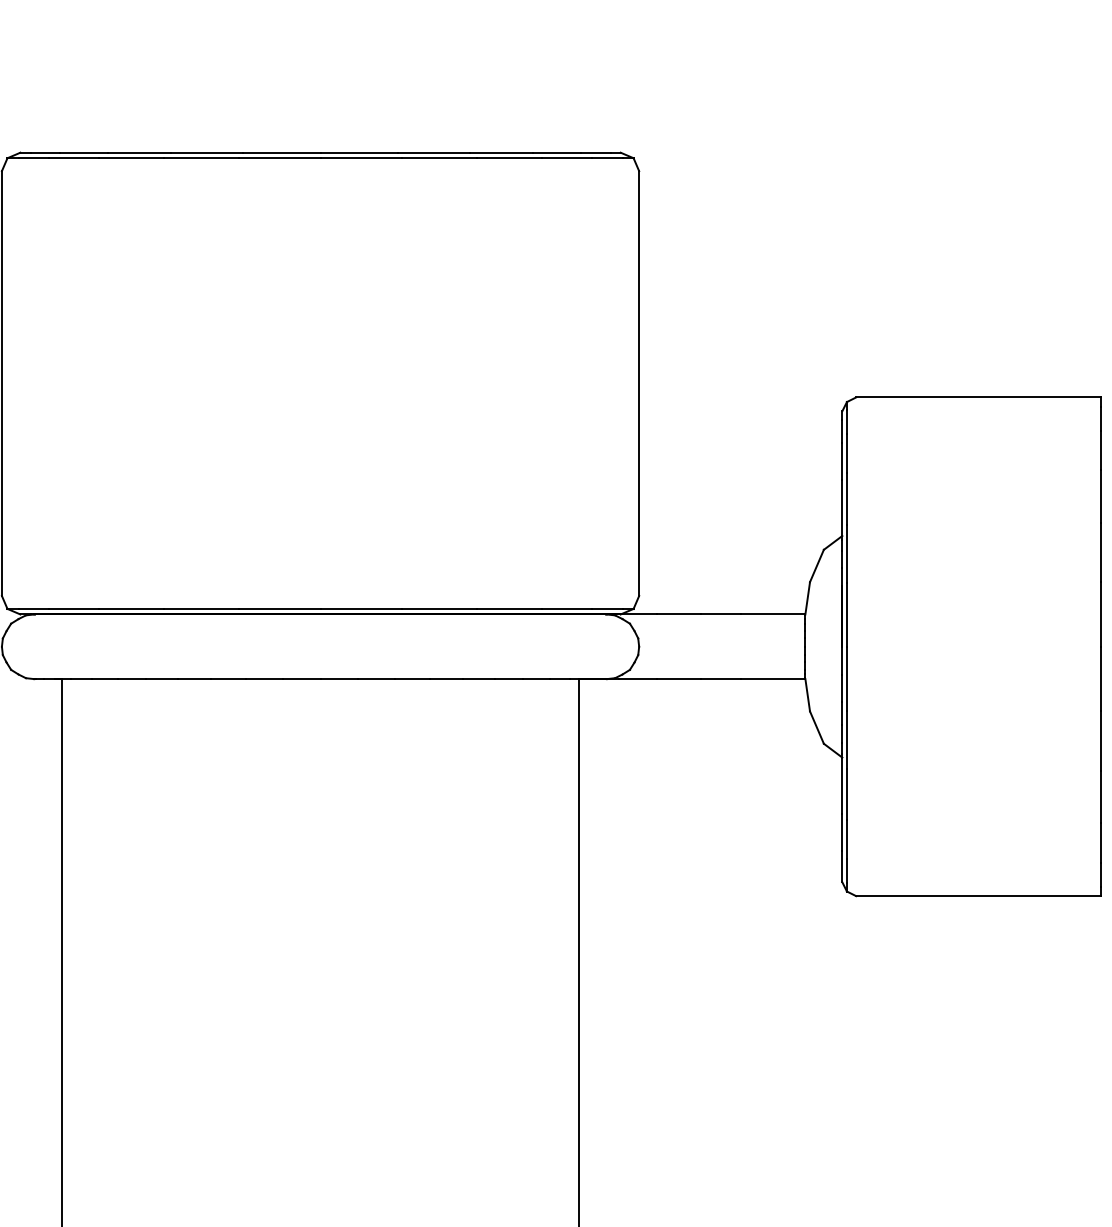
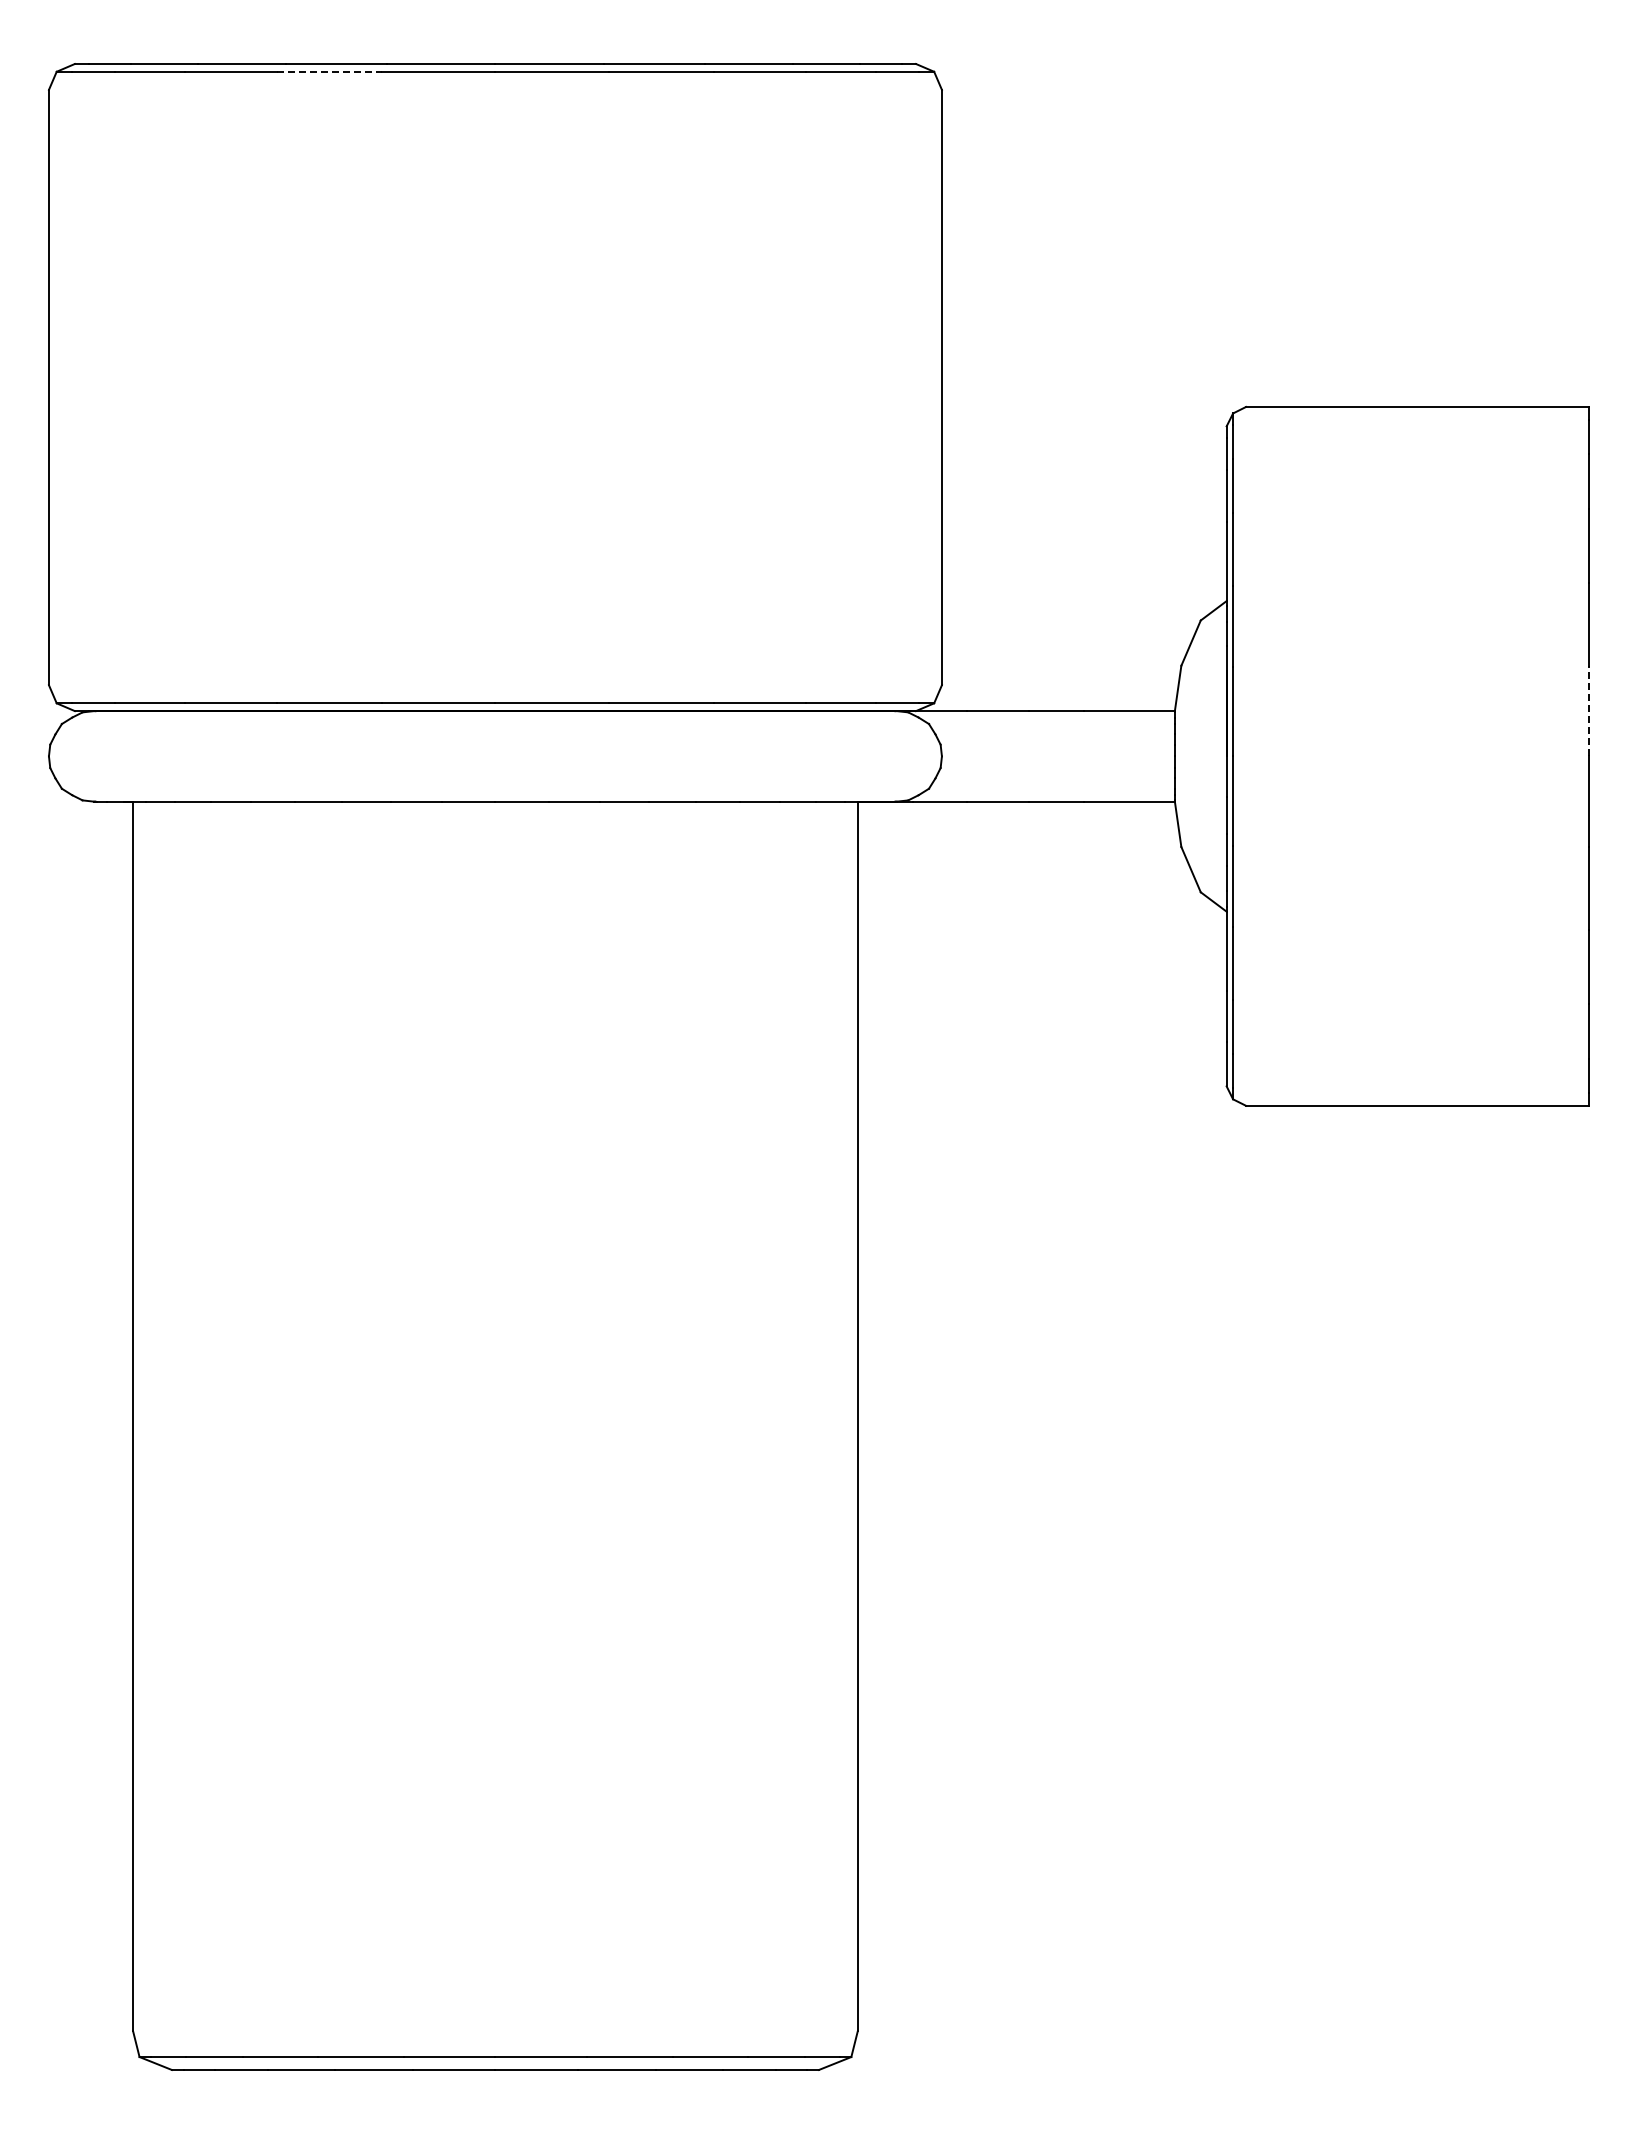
line: (202, 158) -> (329, 71), solid -> dashed
line: (1101, 614) -> (1589, 710), solid -> dashed

